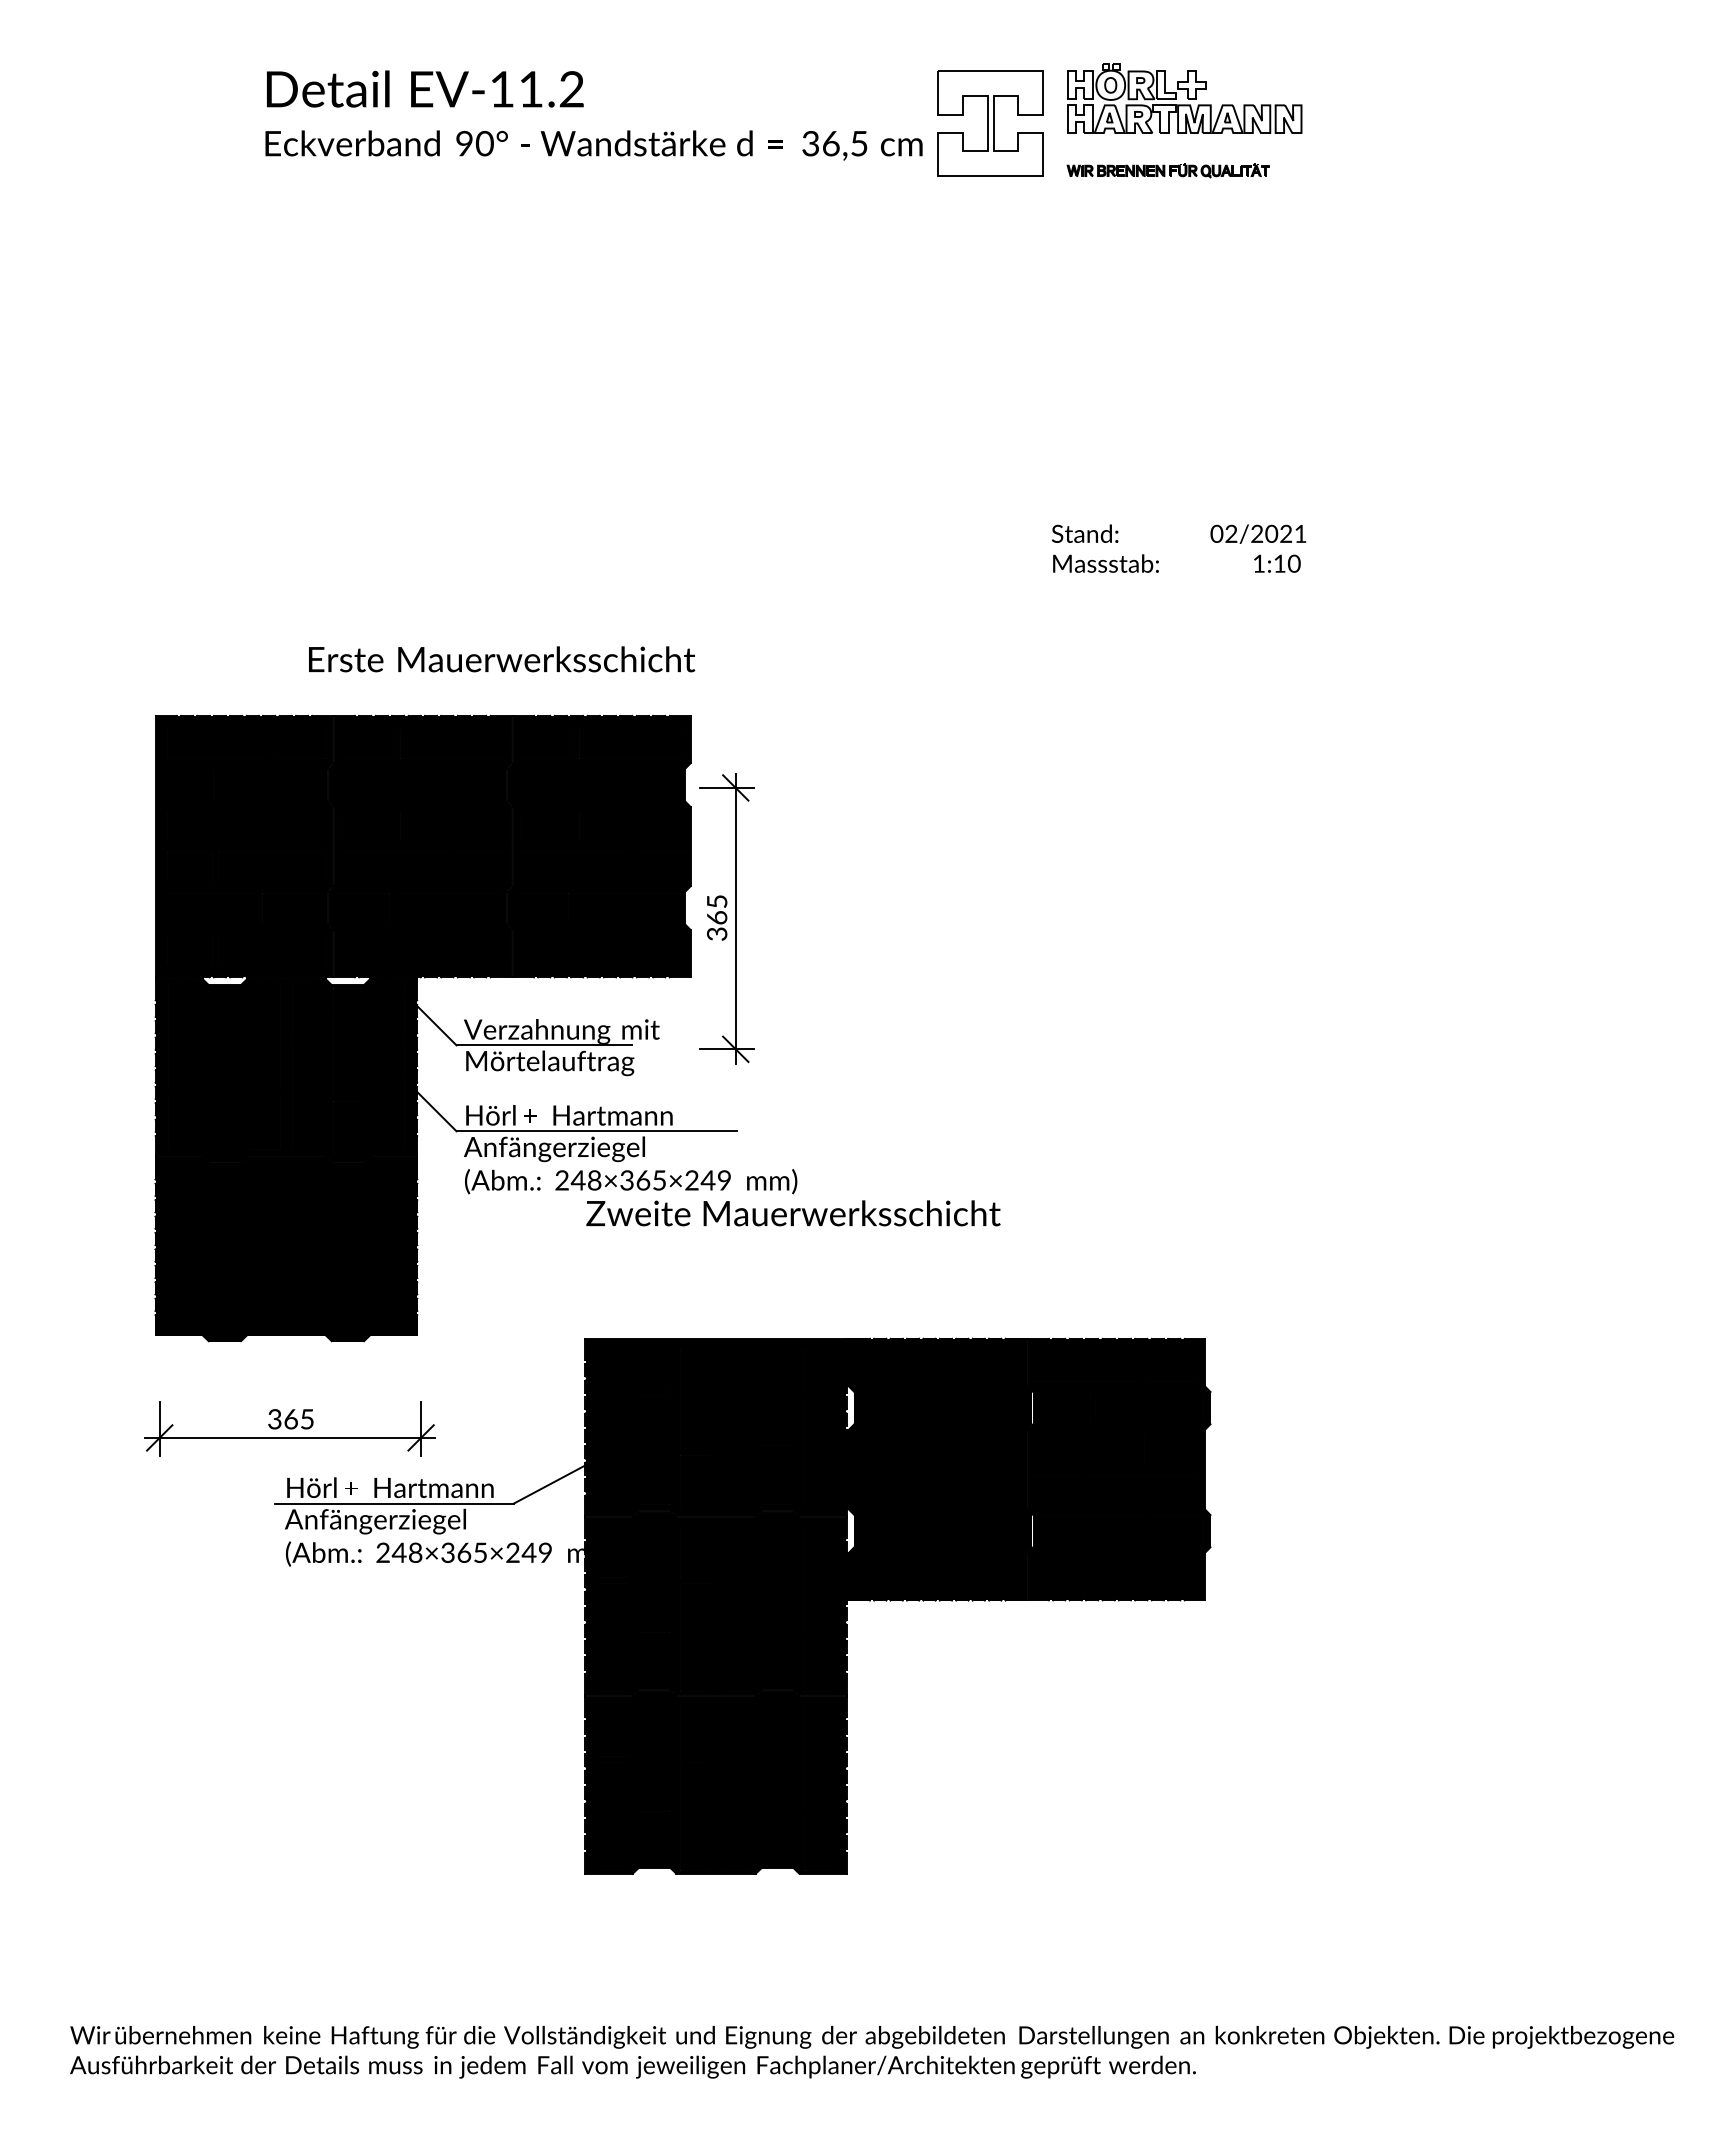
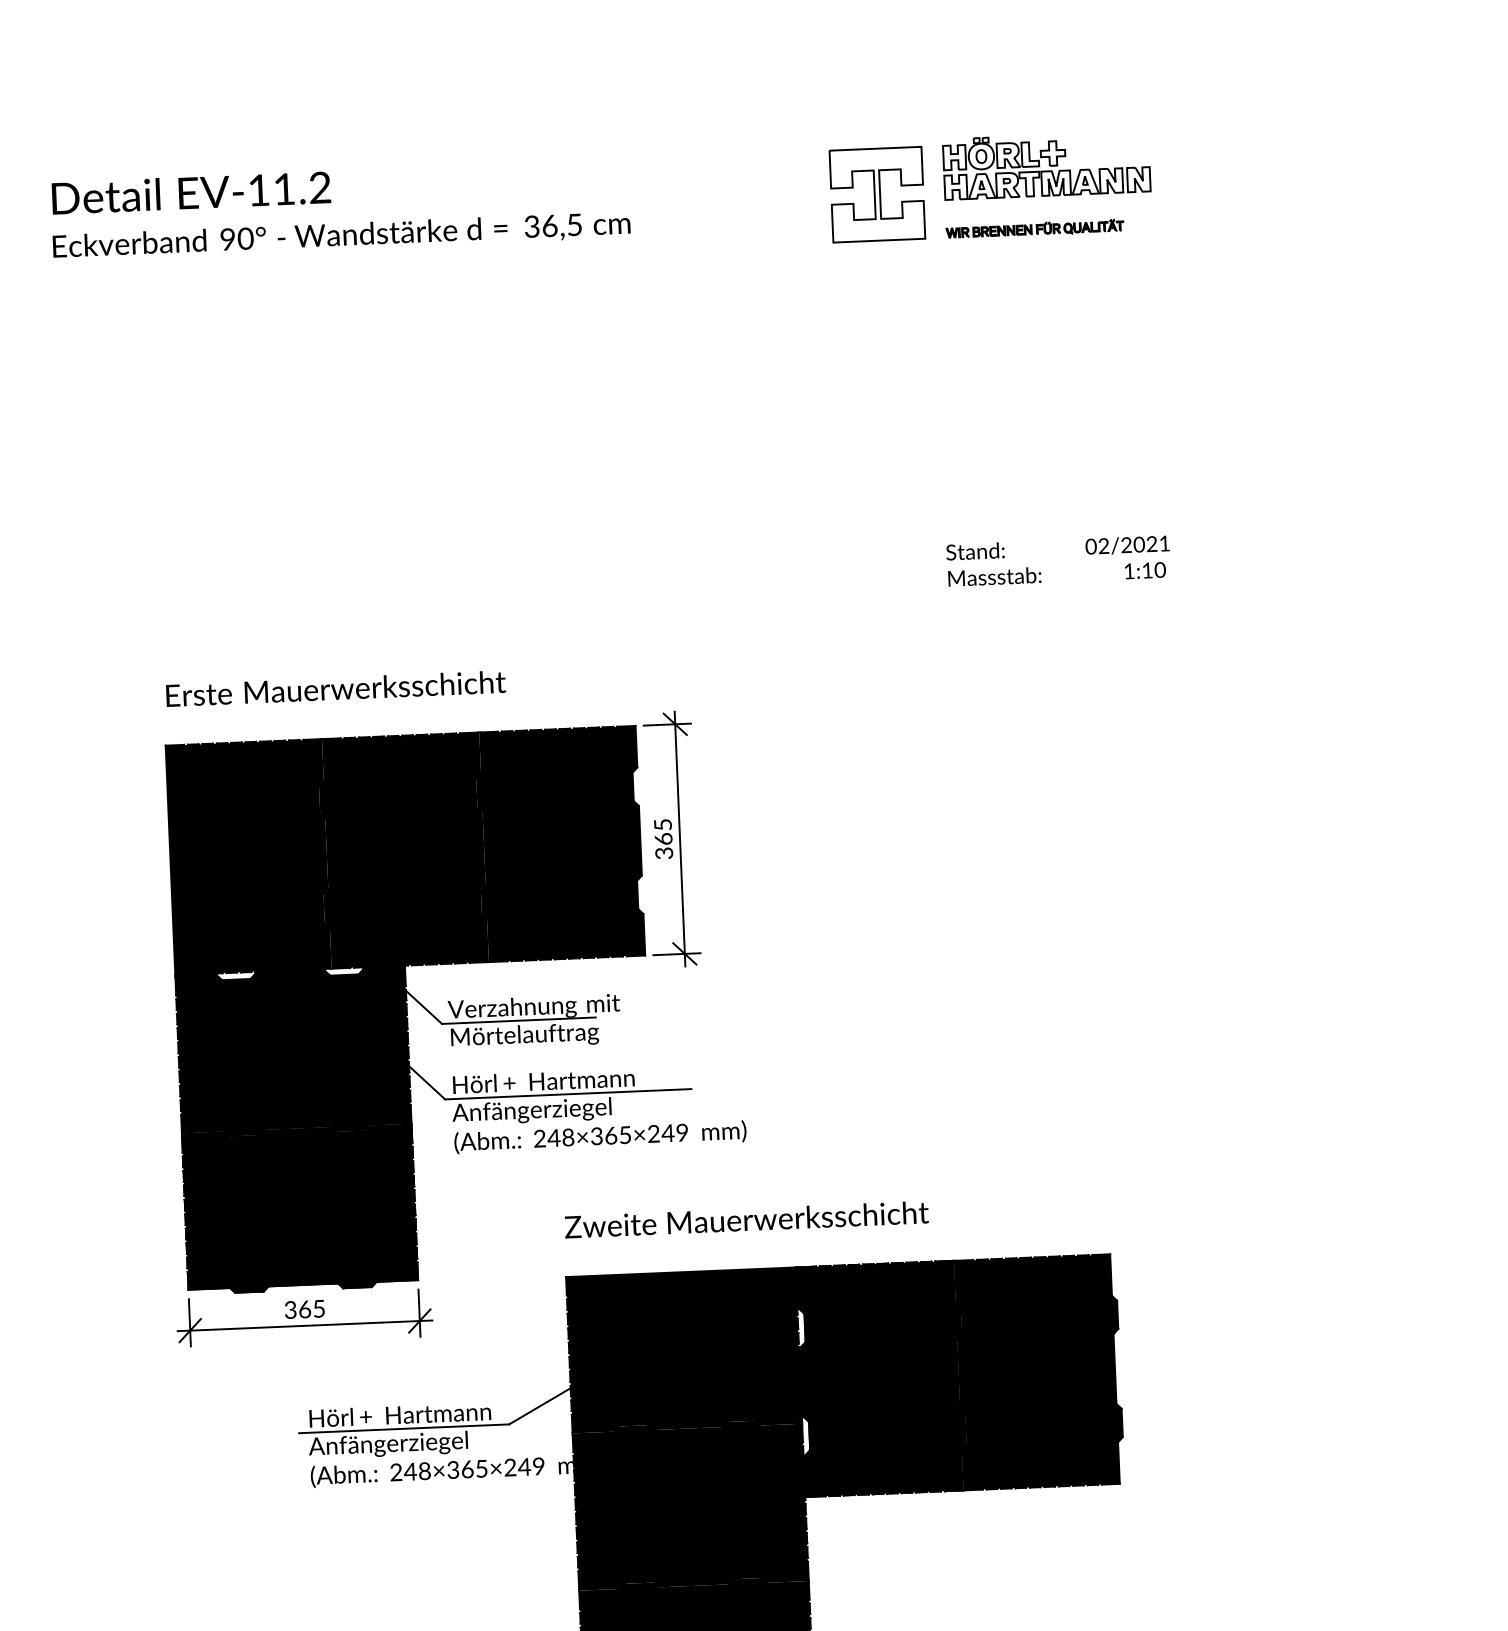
text: (593, 115) -> (340, 209), moved
text: (502, 659) -> (336, 688), moved
part: (726, 918) -> (671, 839), moved
text: (793, 1213) -> (746, 1219), moved
part: (289, 1428) -> (303, 1317), moved

